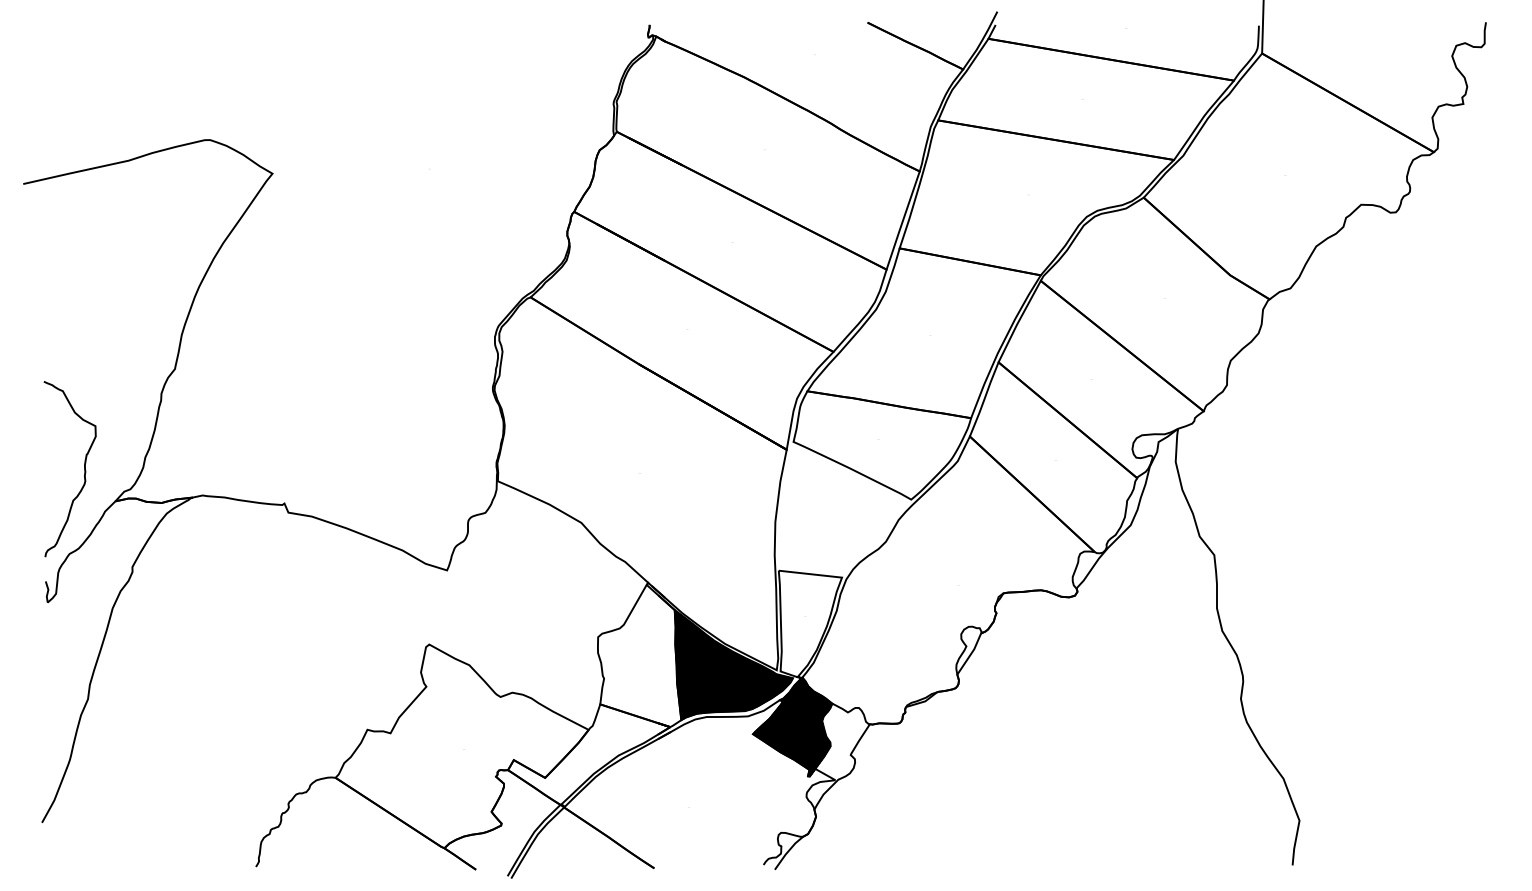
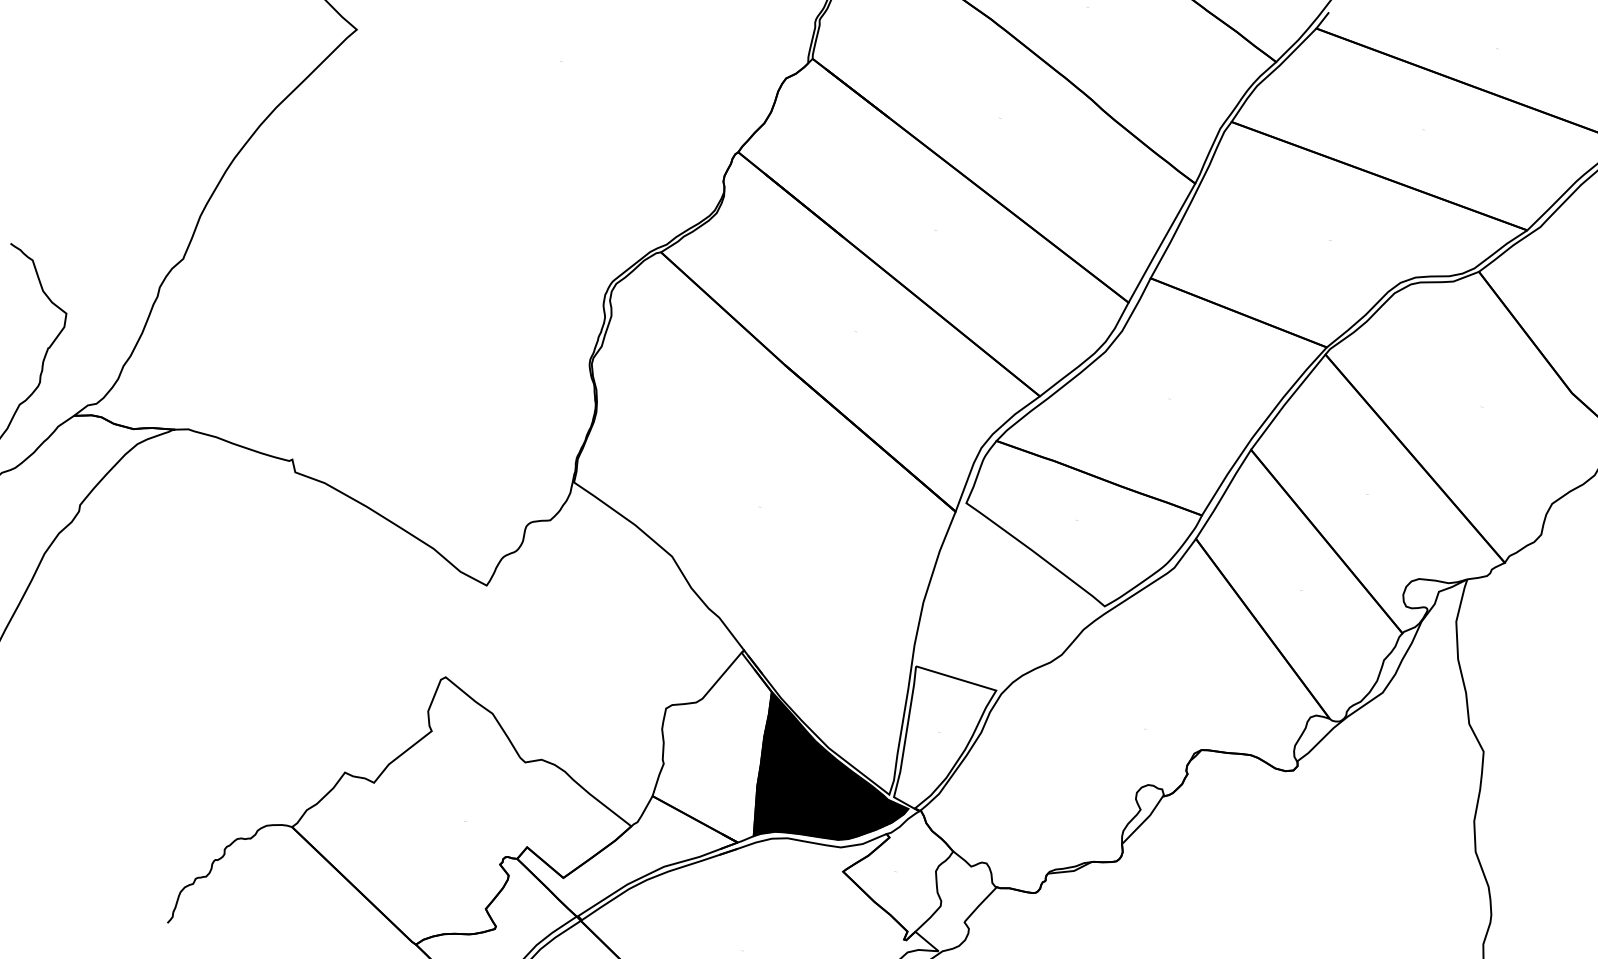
hatch: (792, 726) -> (896, 871), removed

